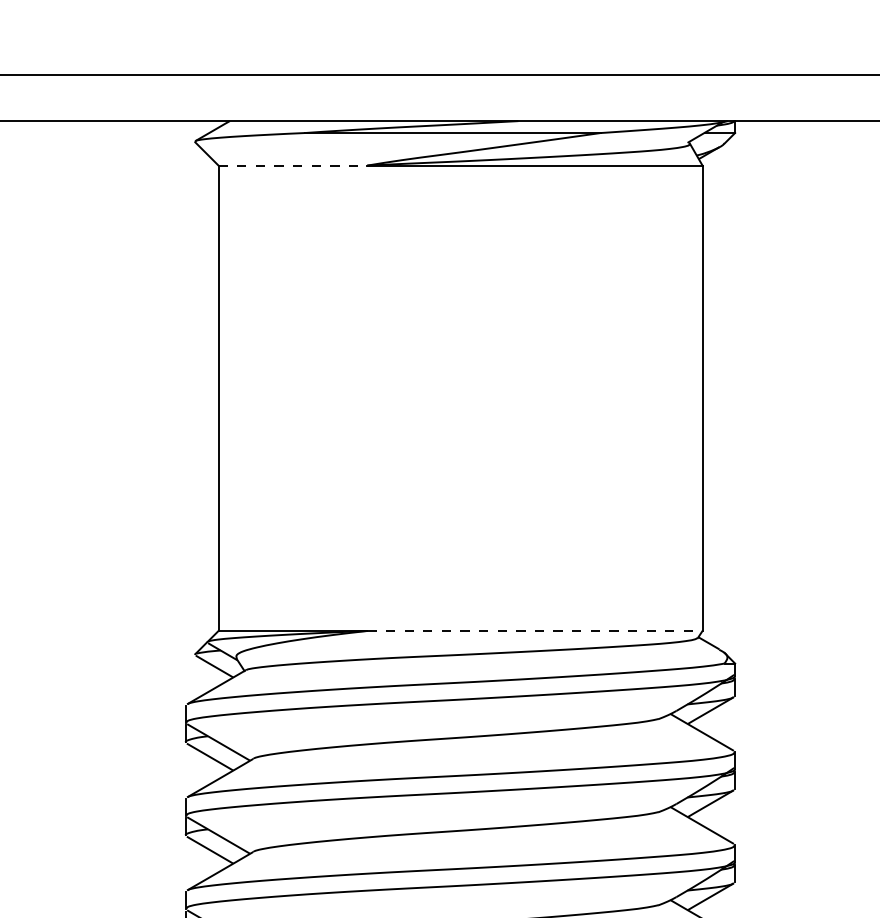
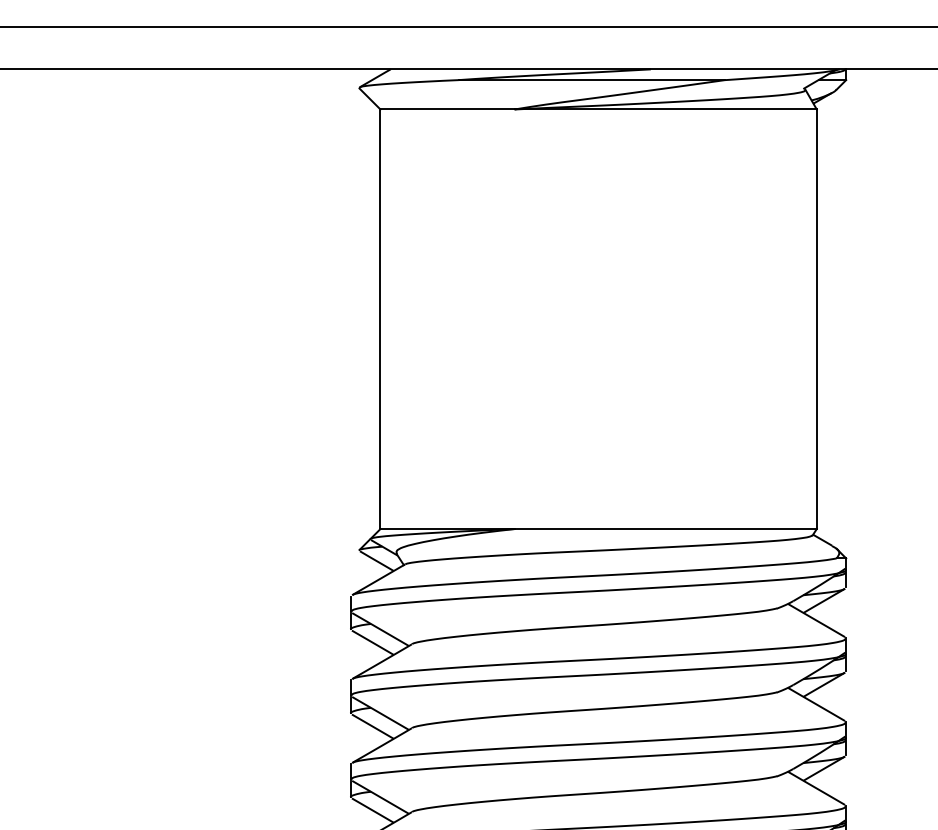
line: (294, 165) -> (448, 109), dashed -> solid
line: (535, 631) -> (666, 529), dashed -> solid

